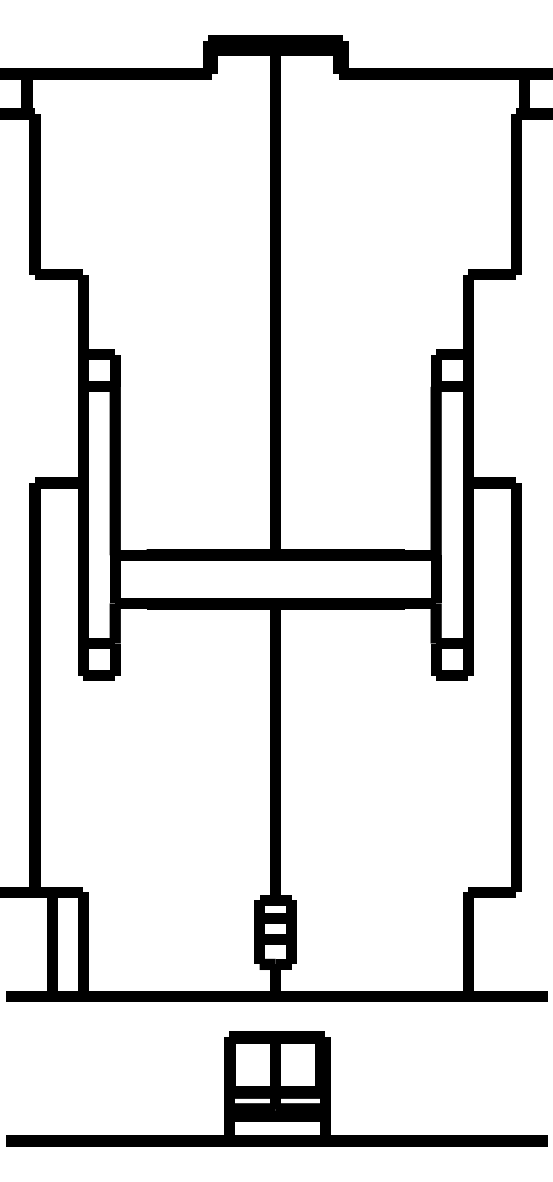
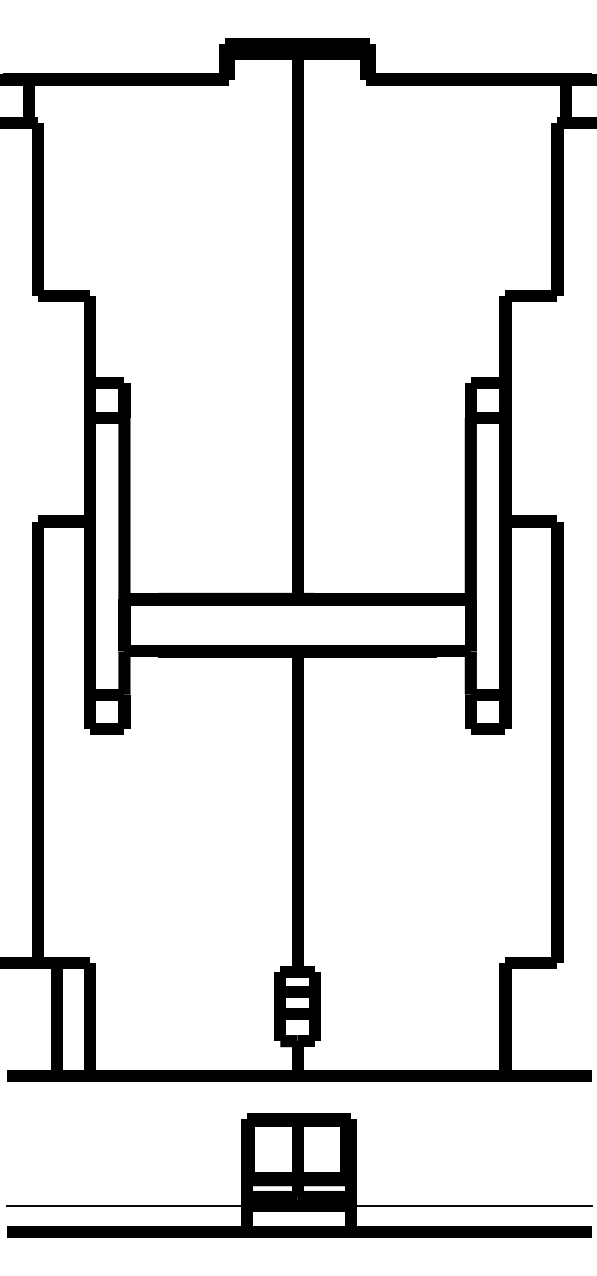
line: (117, 1116) -> (126, 1205), added
line: (436, 1116) -> (471, 1205), added

